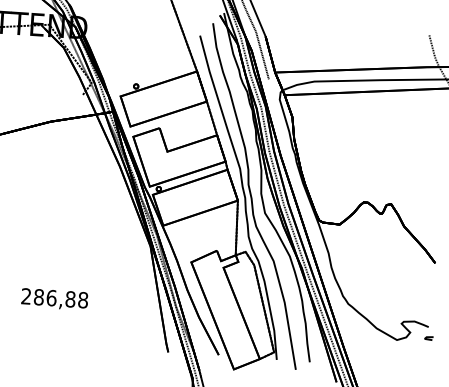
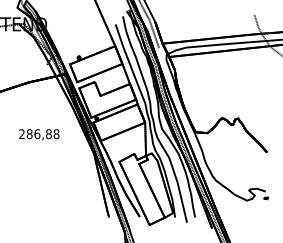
text: (55, 298) -> (39, 134), moved

